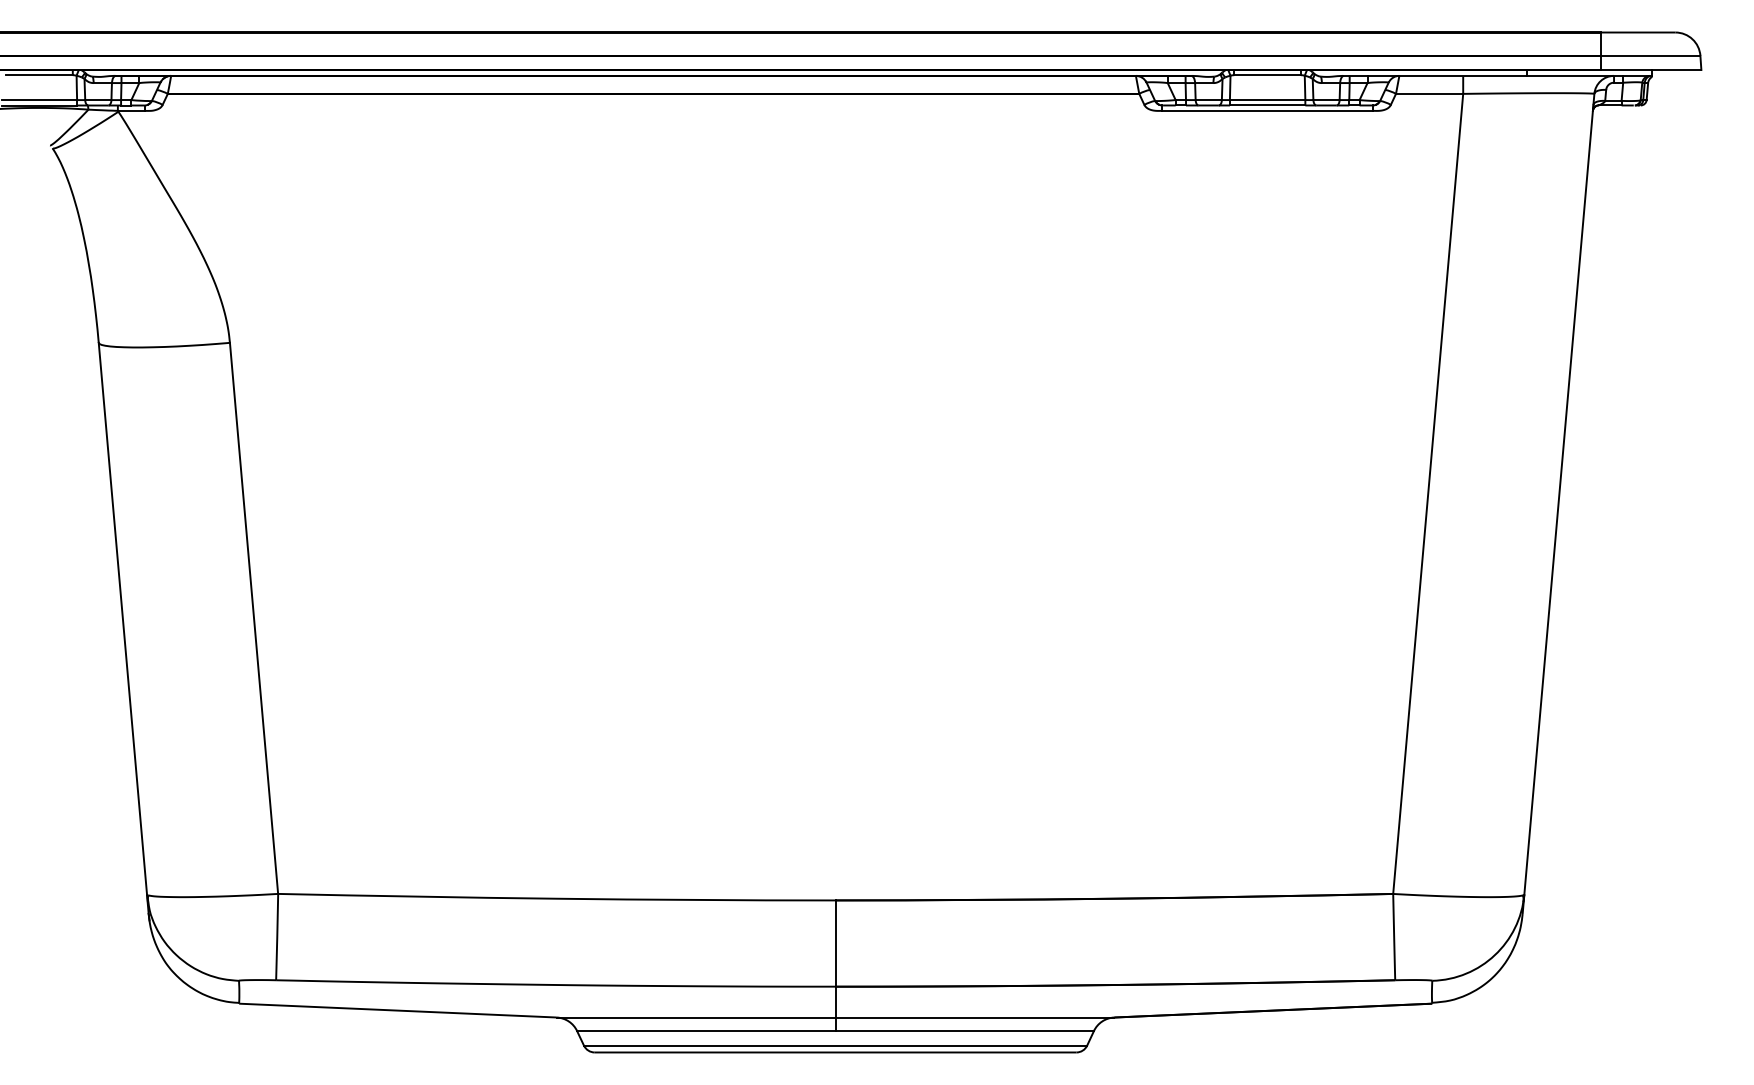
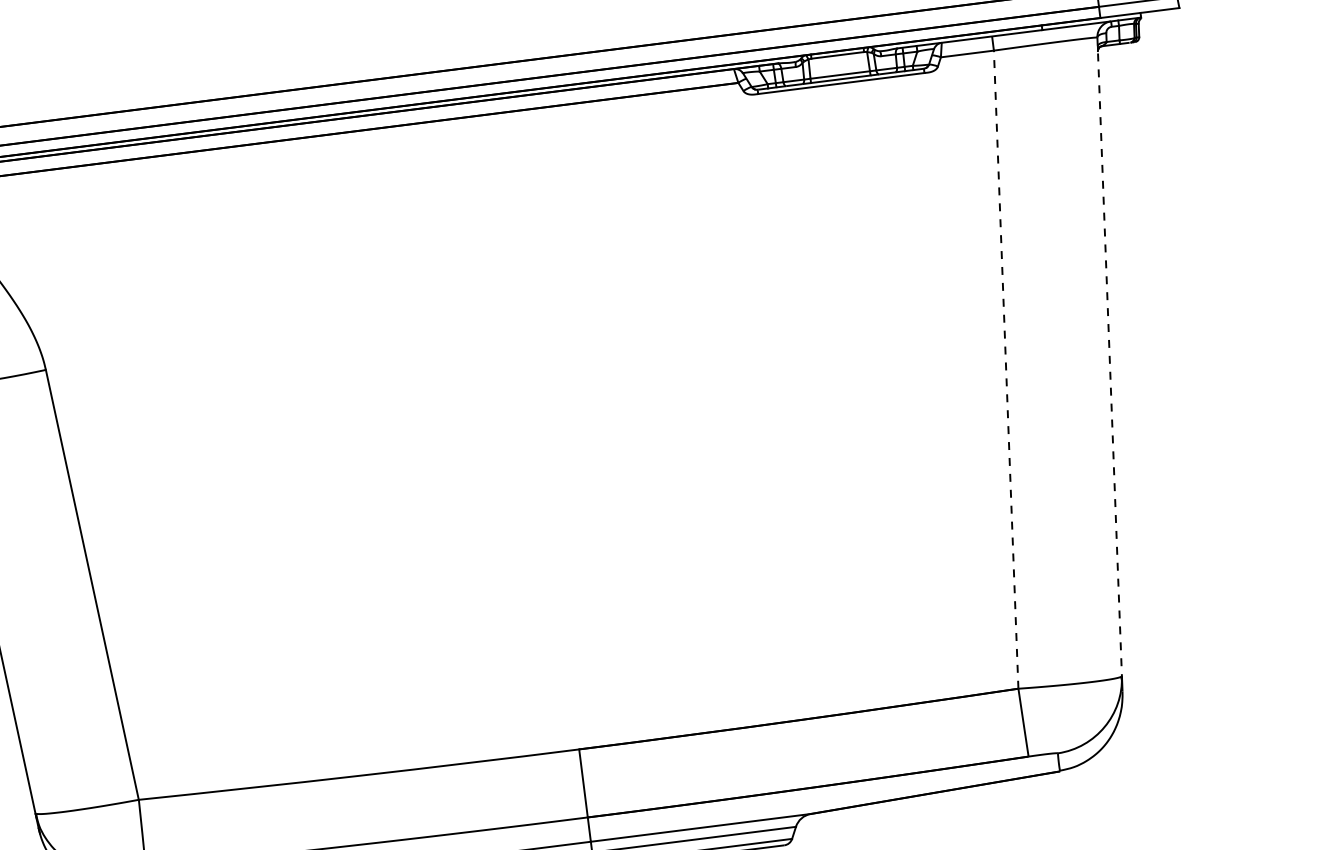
line: (1428, 493) -> (1006, 369), solid -> dashed
line: (1559, 494) -> (1109, 357), solid -> dashed

